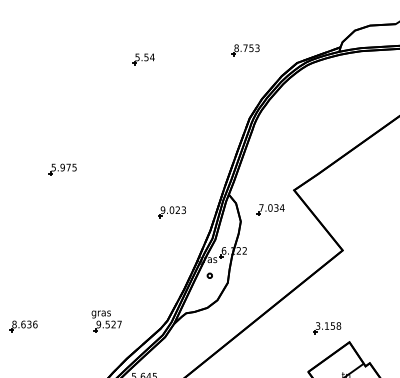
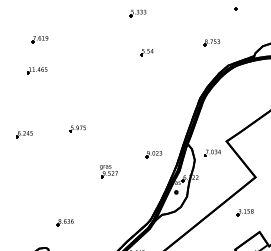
part: (245, 49) -> (211, 42), moved
part: (142, 59) -> (146, 52), moved
part: (62, 168) -> (77, 128), moved
part: (106, 321) -> (108, 171), moved
part: (325, 327) -> (244, 212), moved

